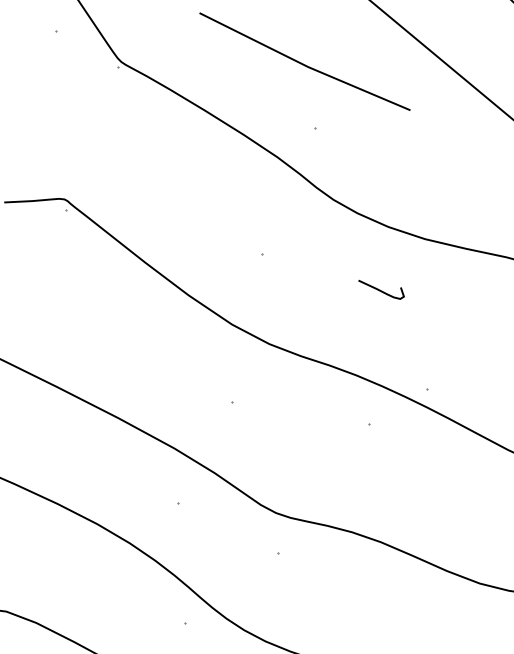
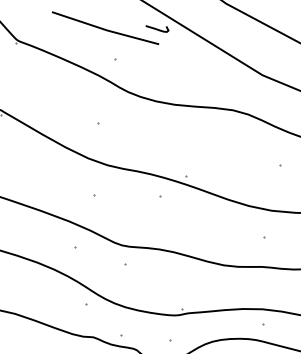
curve: (381, 289) -> (157, 28), moved

